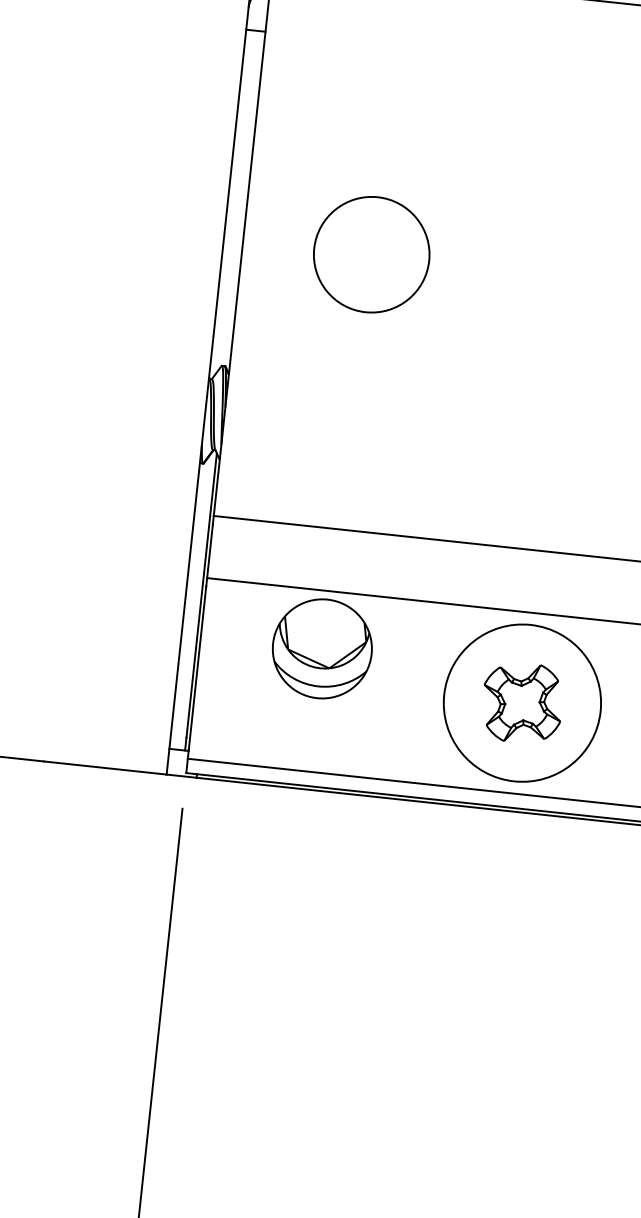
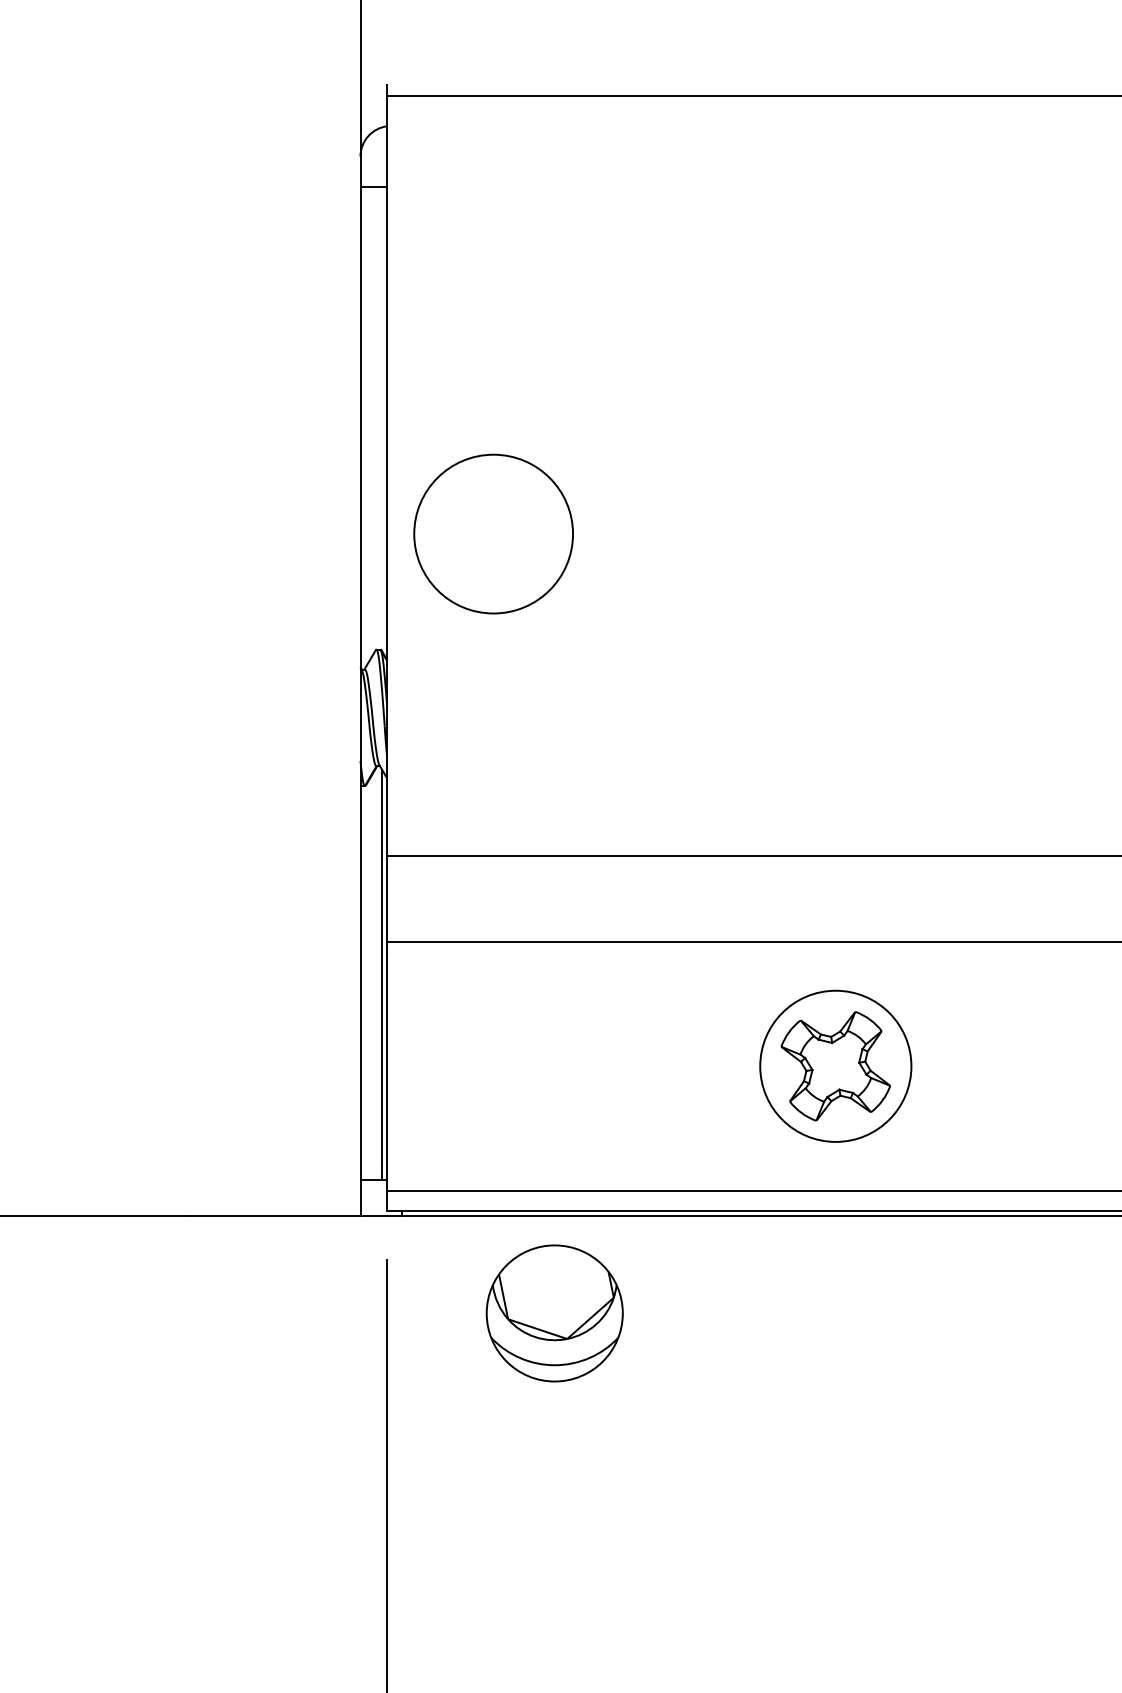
circle: (371, 254) -> (493, 533), moved
part: (322, 648) -> (554, 1313), moved
circle: (522, 703) -> (835, 1066), size x0.7

